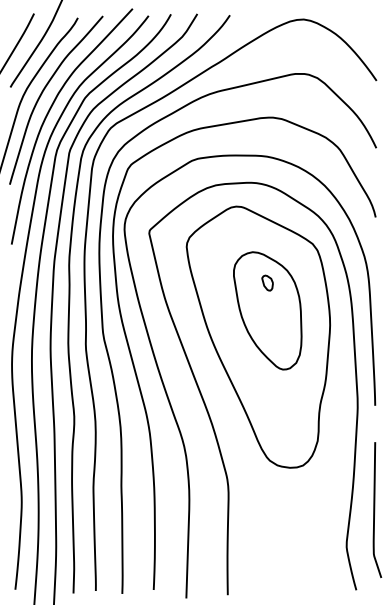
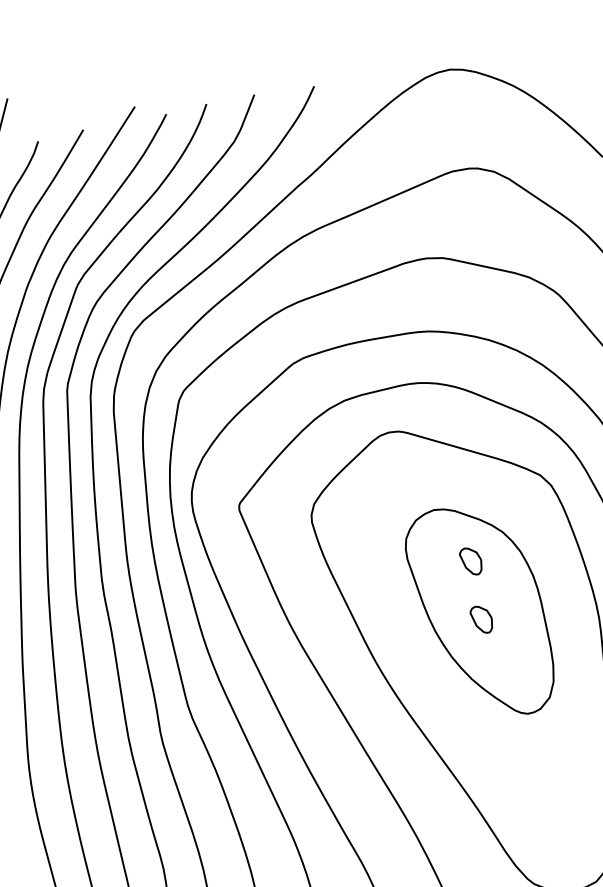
part: (267, 314) -> (481, 618), added

